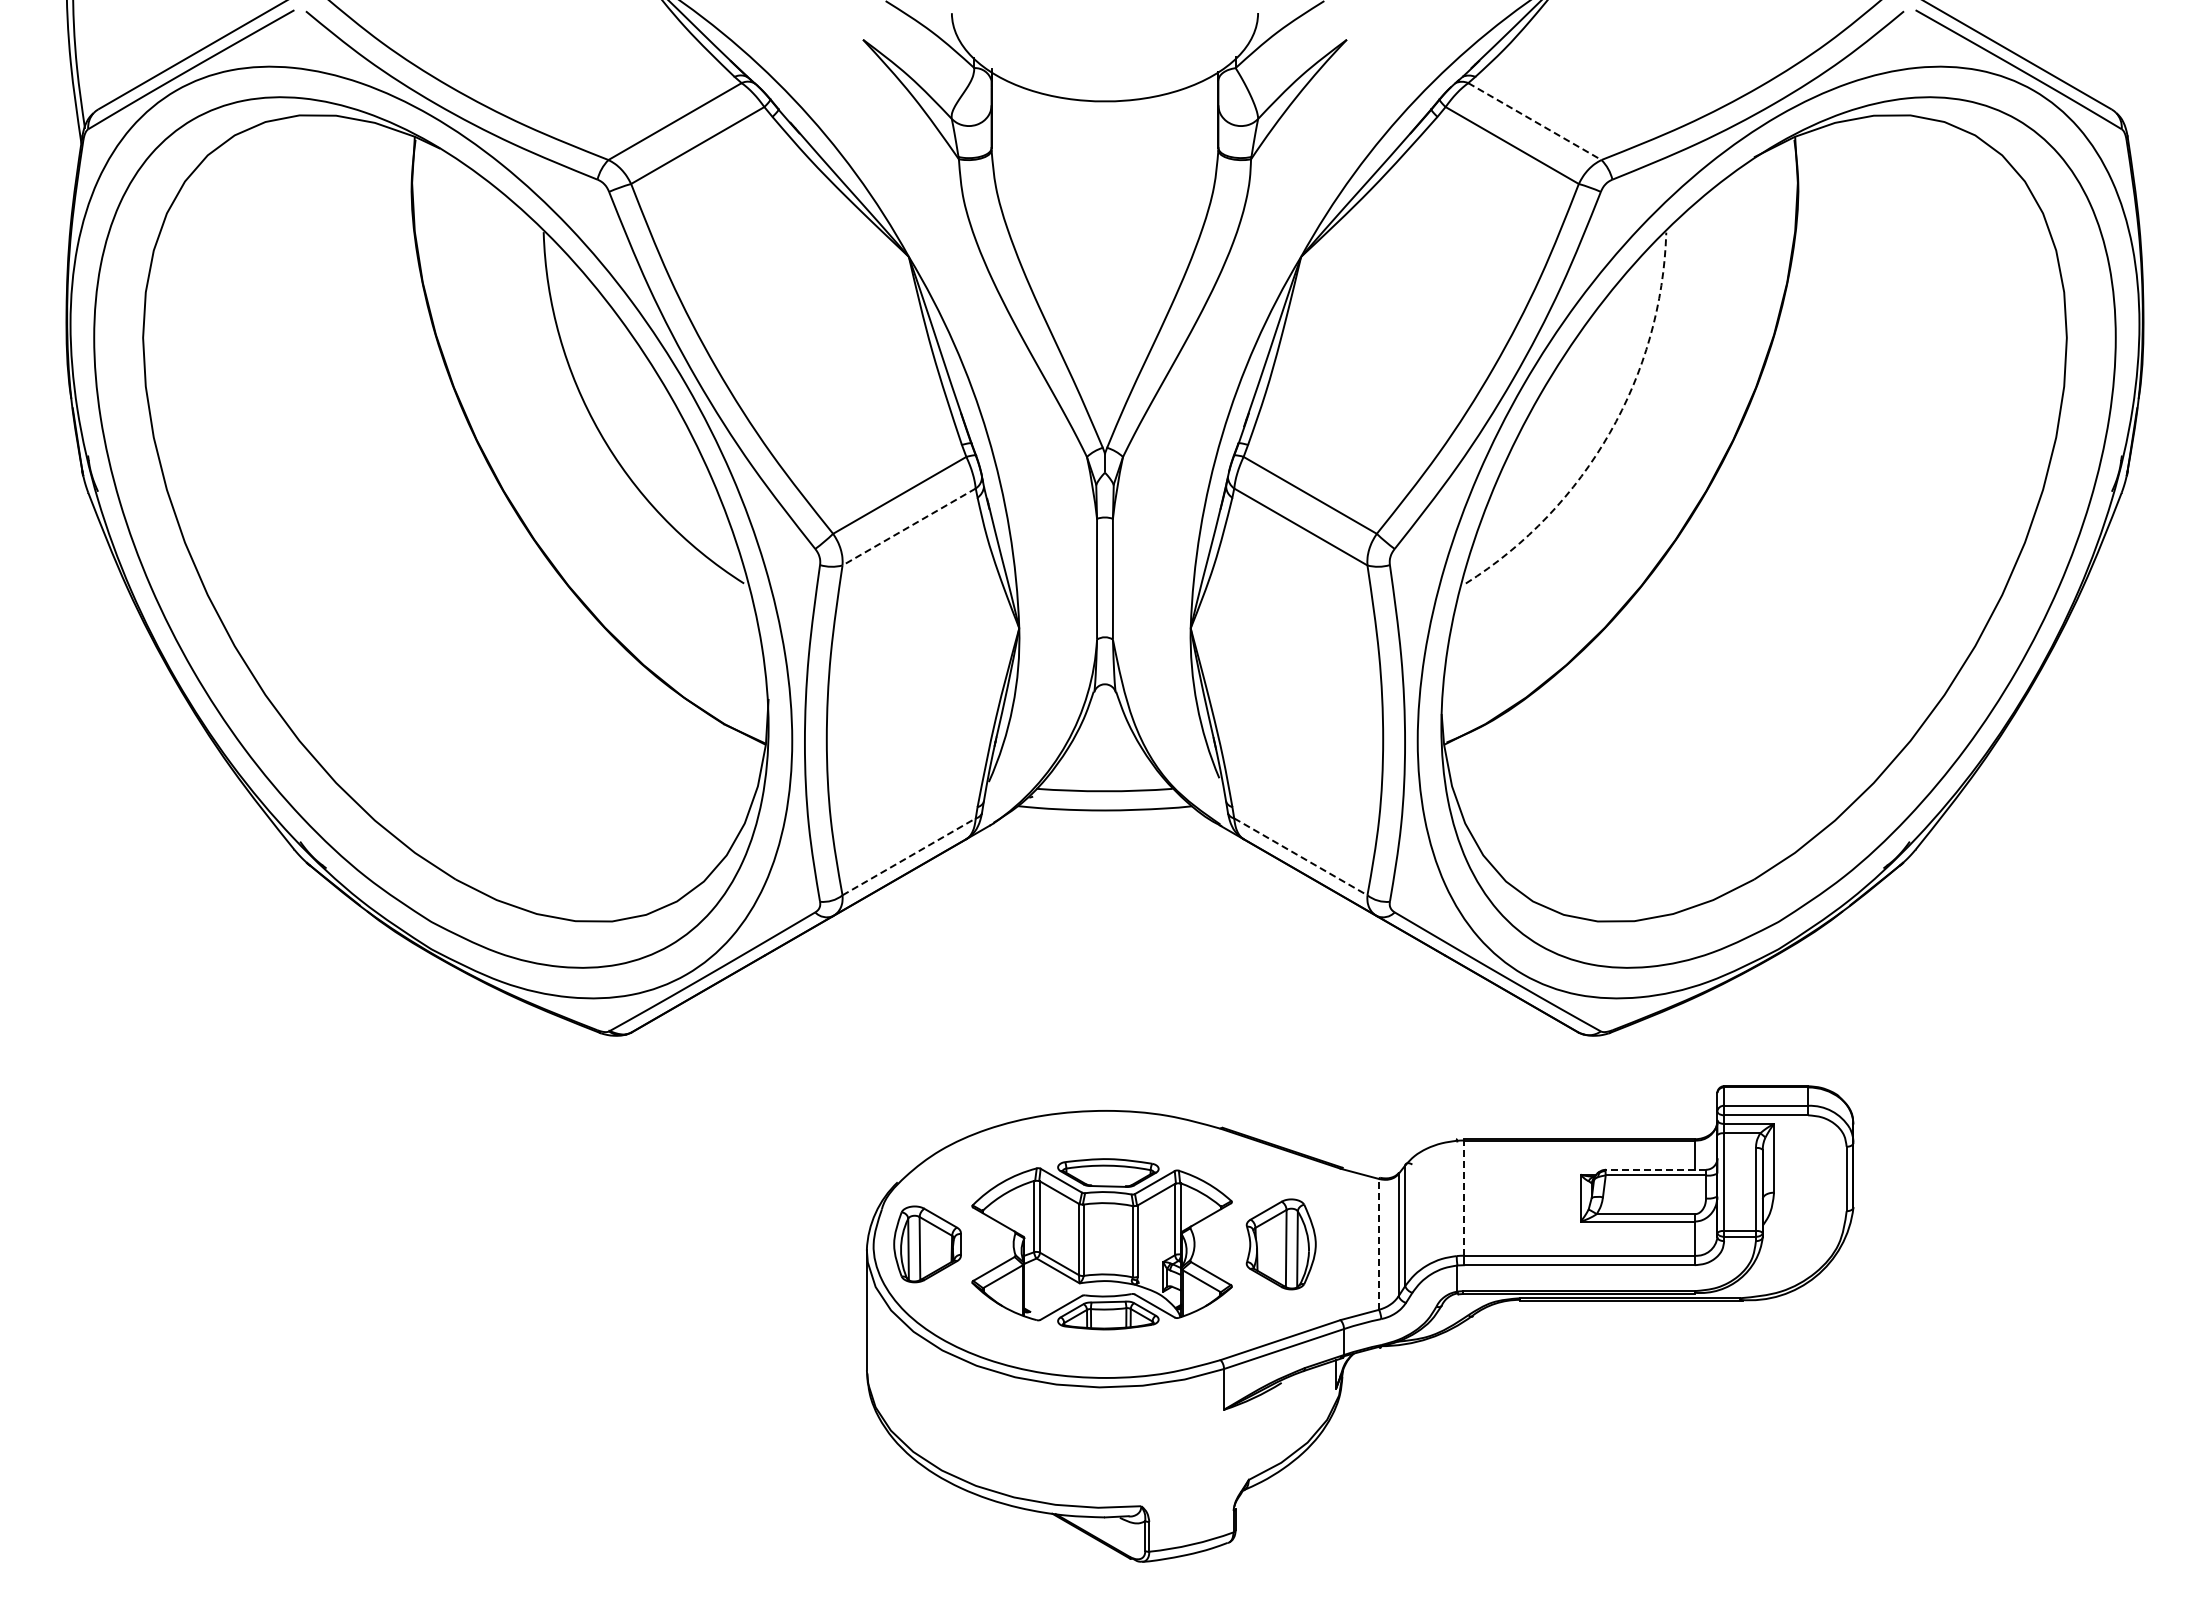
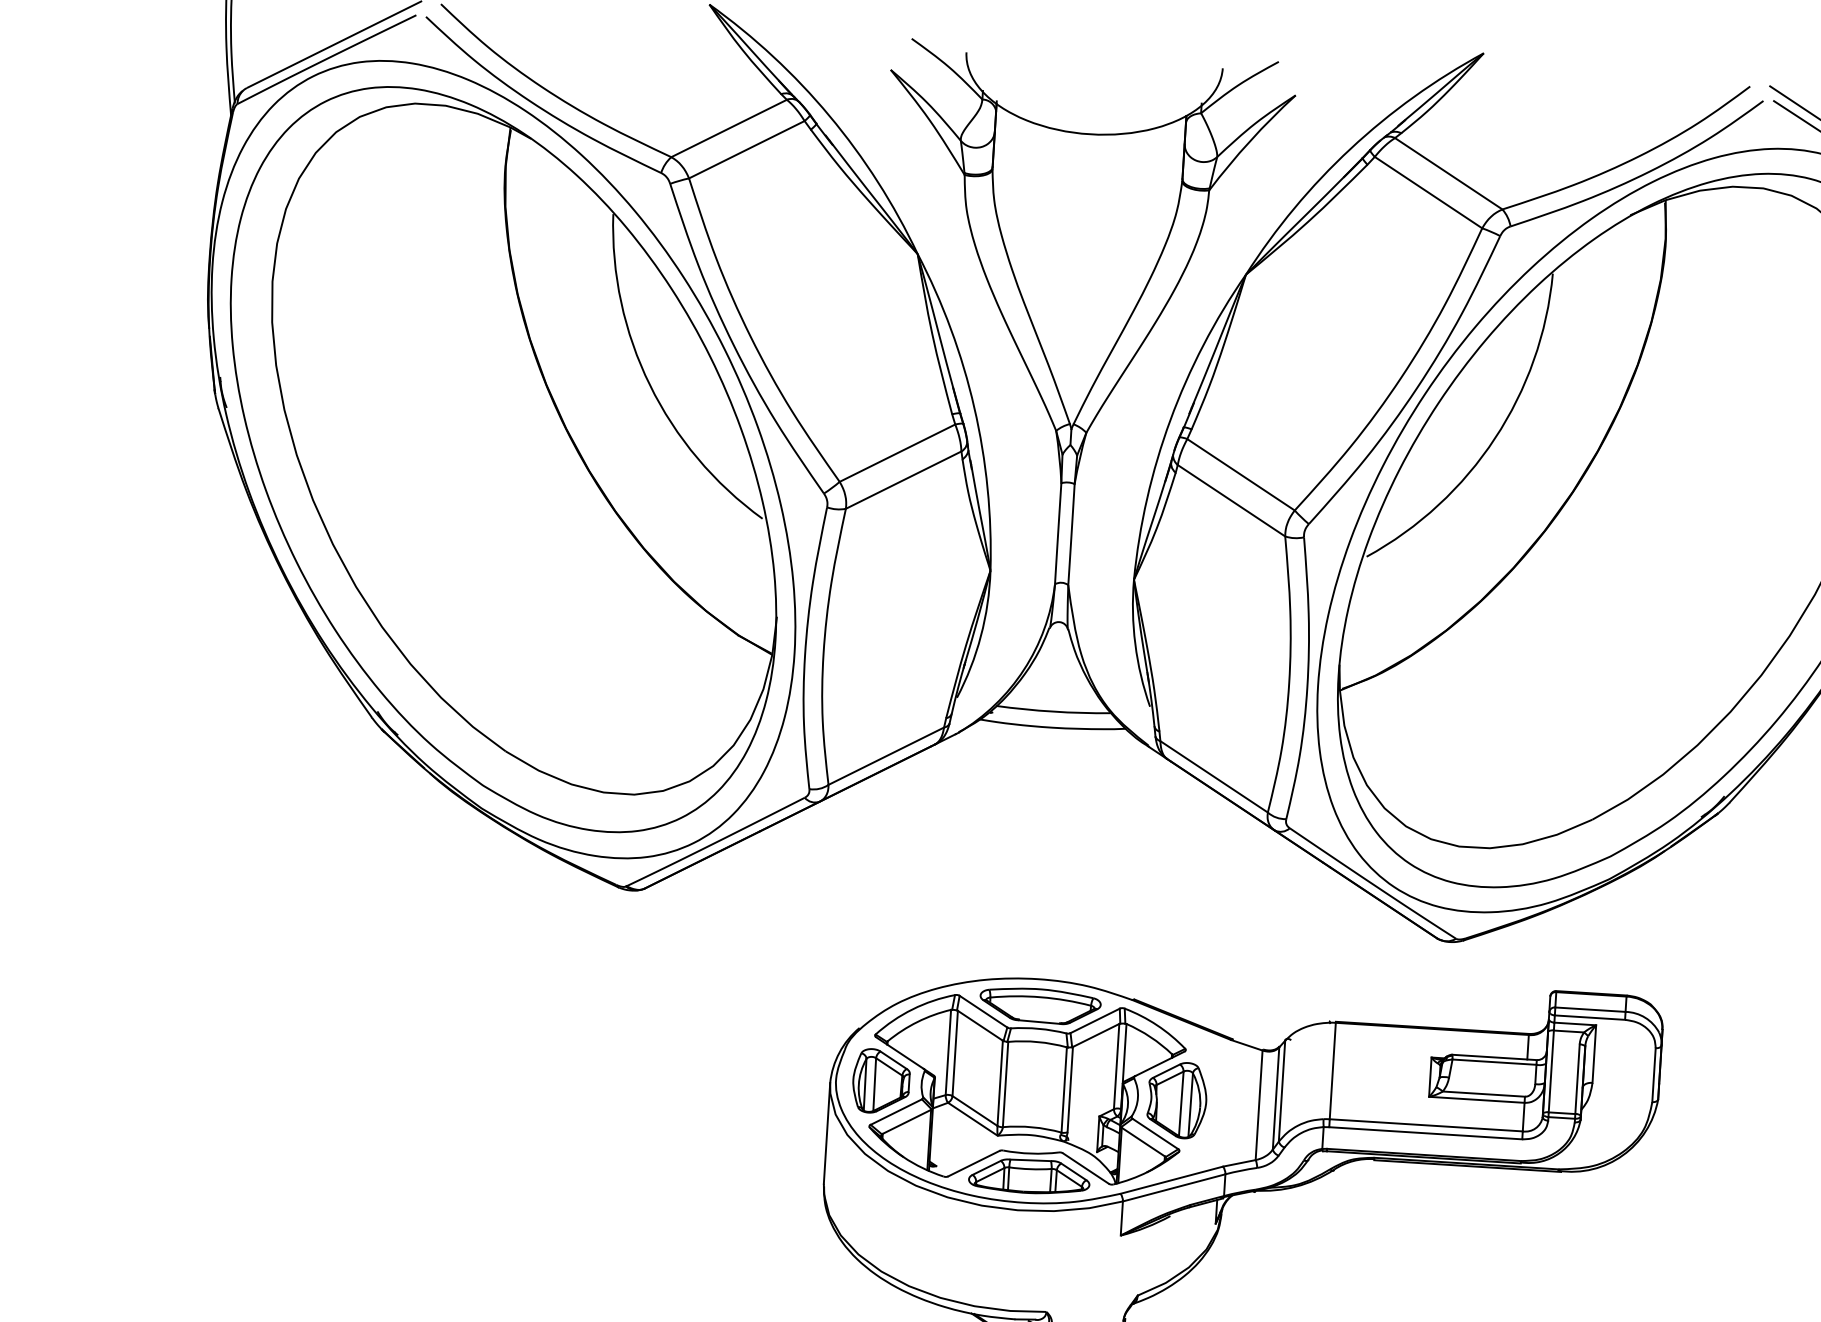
line: (1534, 121) -> (1448, 173), dashed -> solid
arc: (1609, 433) -> (1494, 438), dashed -> solid
line: (909, 526) -> (903, 479), dashed -> solid
line: (909, 856) -> (886, 755), dashed -> solid
line: (1300, 856) -> (1213, 776), dashed -> solid
line: (1655, 1169) -> (1494, 1057), dashed -> solid
line: (1464, 1198) -> (1333, 1071), dashed -> solid
part: (1101, 1243) -> (1026, 1089), size x1.43
line: (1378, 1243) -> (1258, 1104), dashed -> solid

